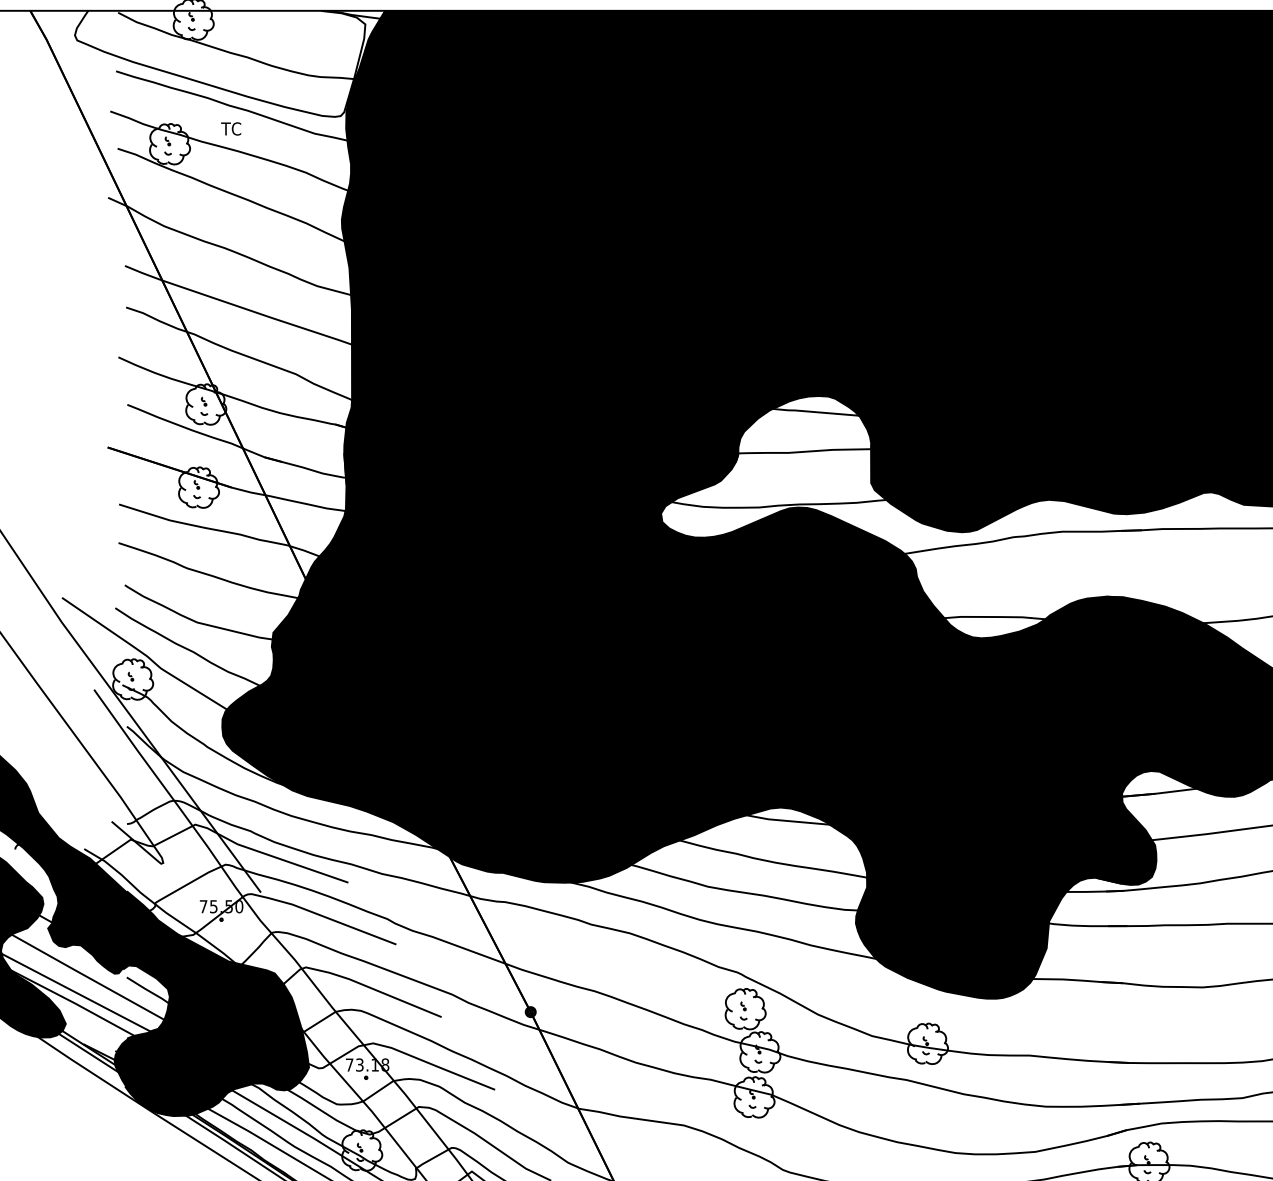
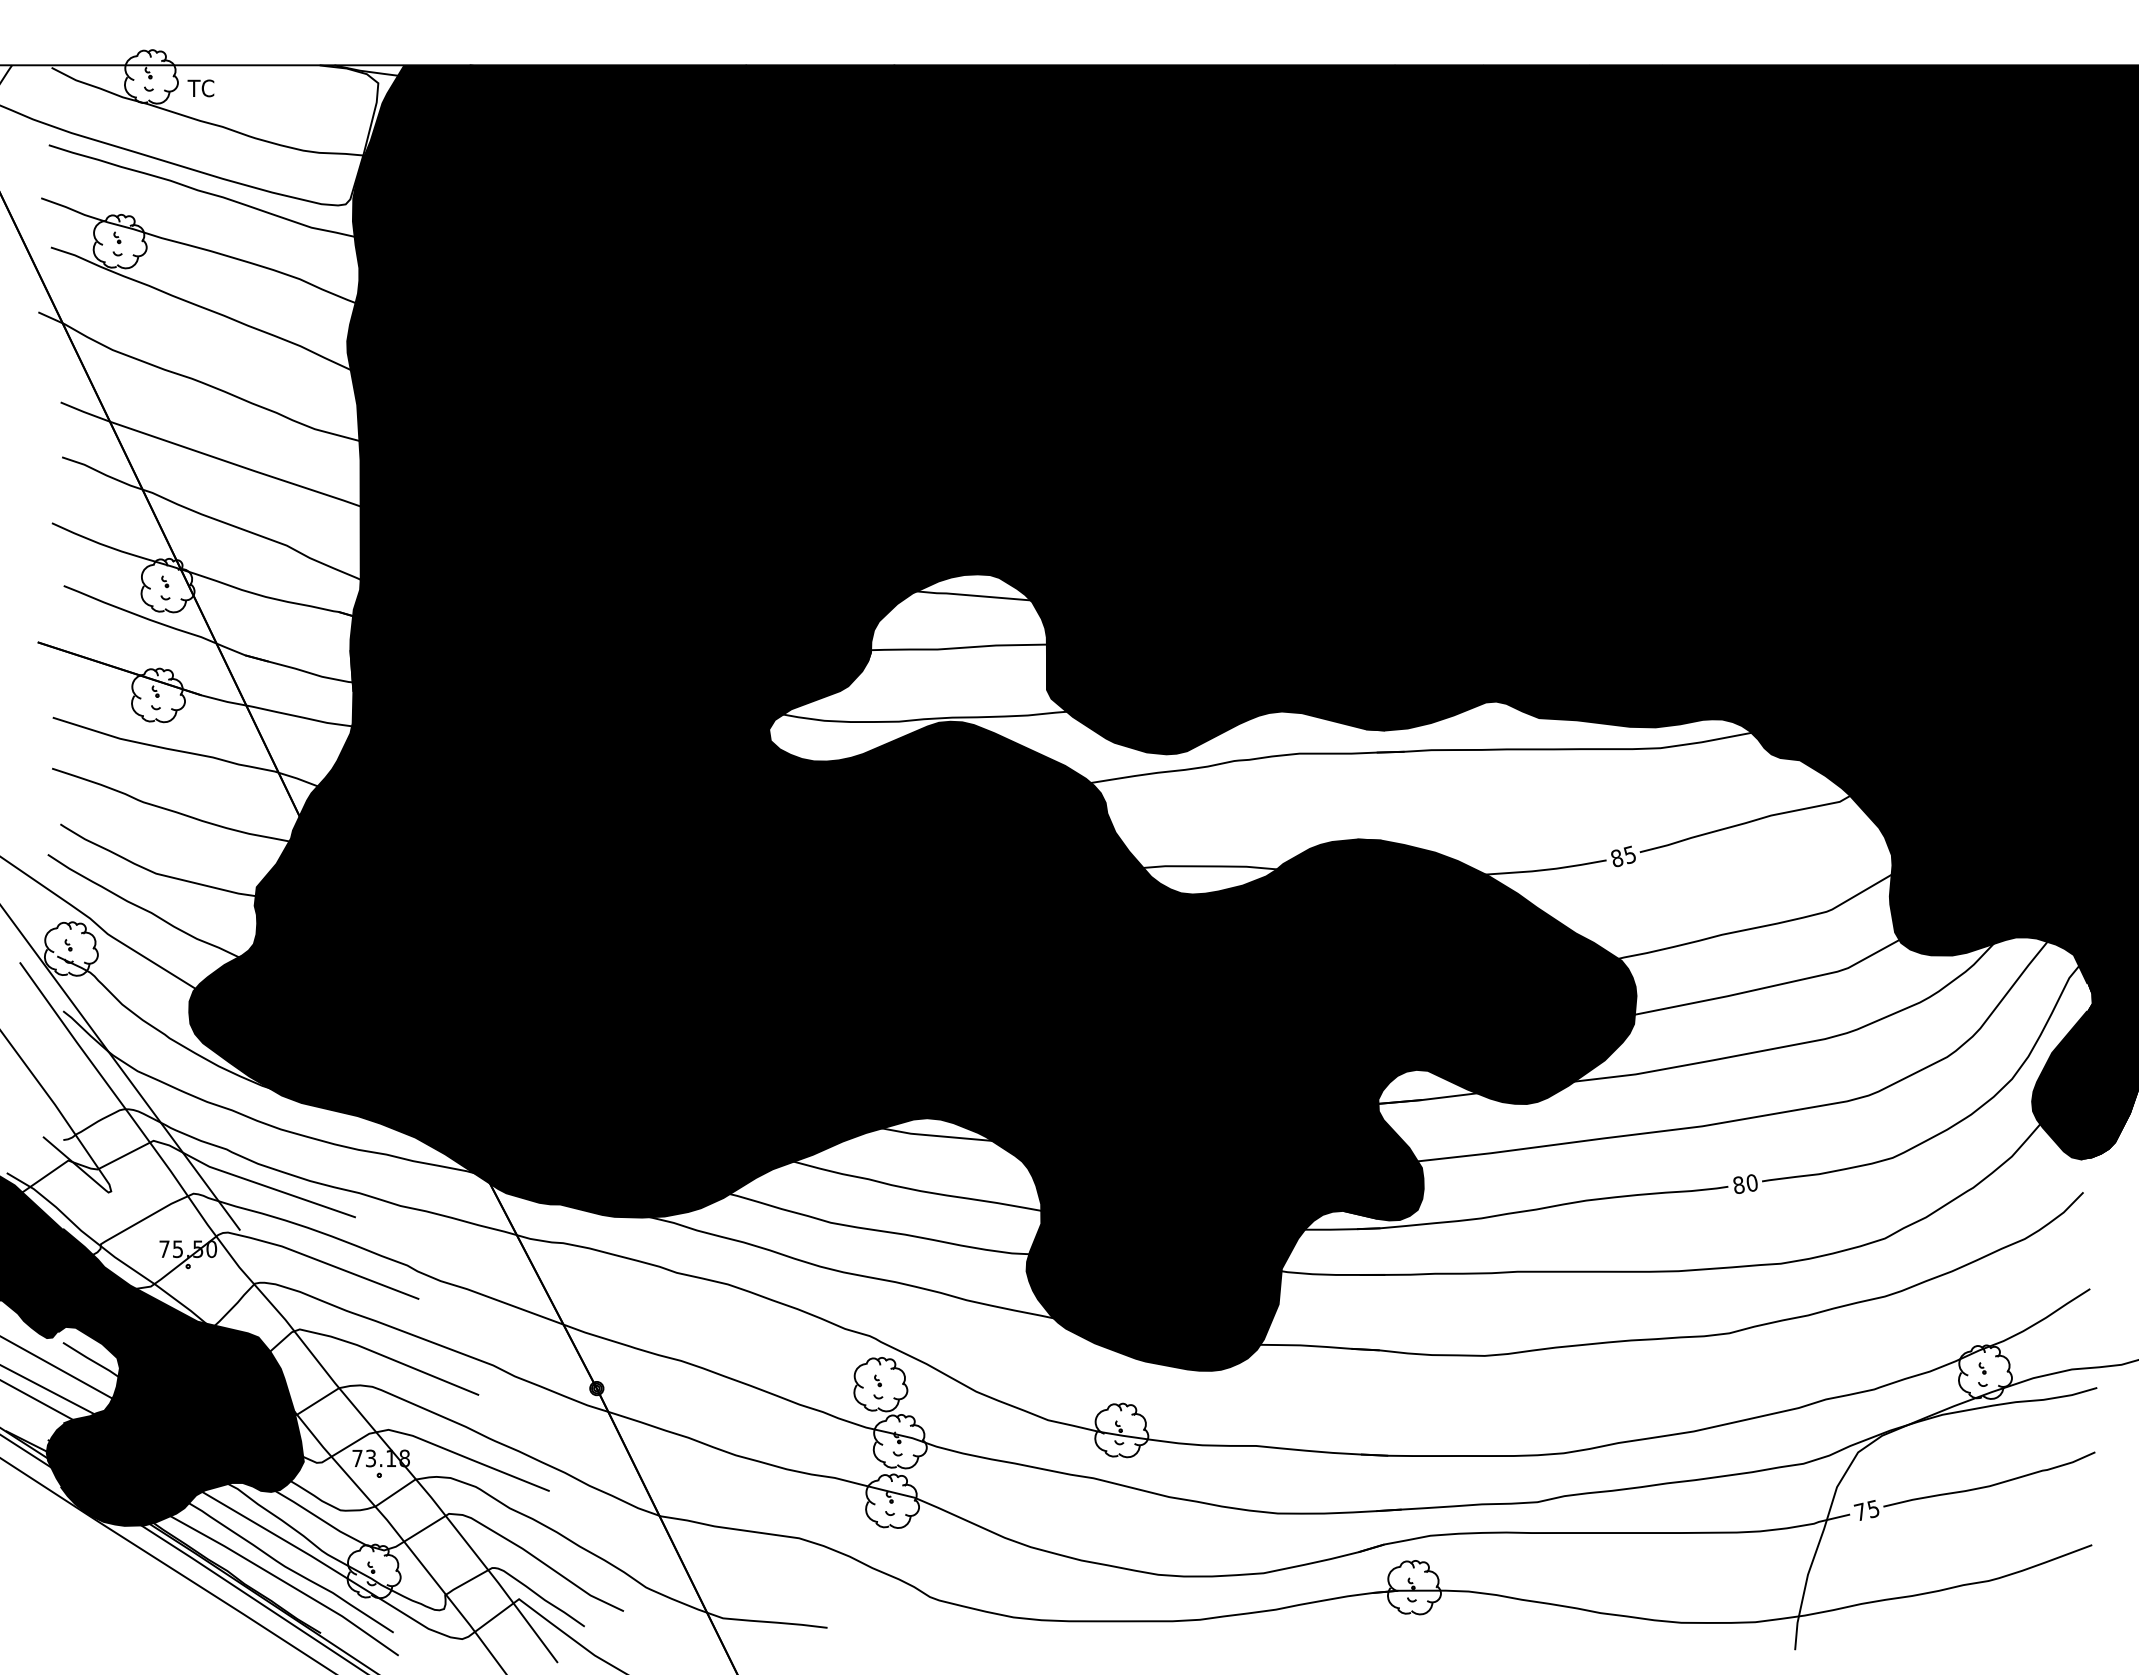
text: (230, 129) -> (200, 88), moved

